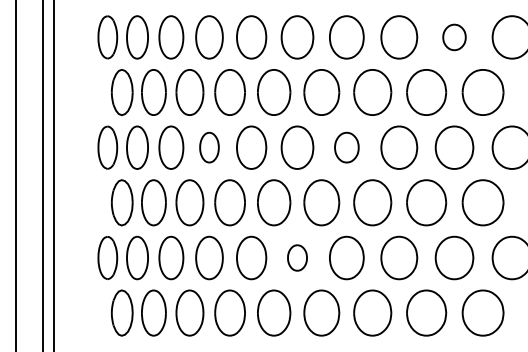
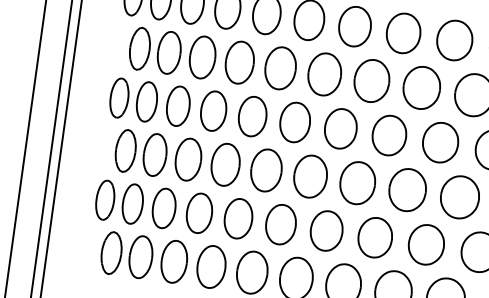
part: (454, 37) -> (454, 40), size x1.67
part: (209, 147) -> (213, 111), size x1.43
part: (346, 147) -> (340, 128), size x1.43
part: (297, 257) -> (281, 224), size x1.67

